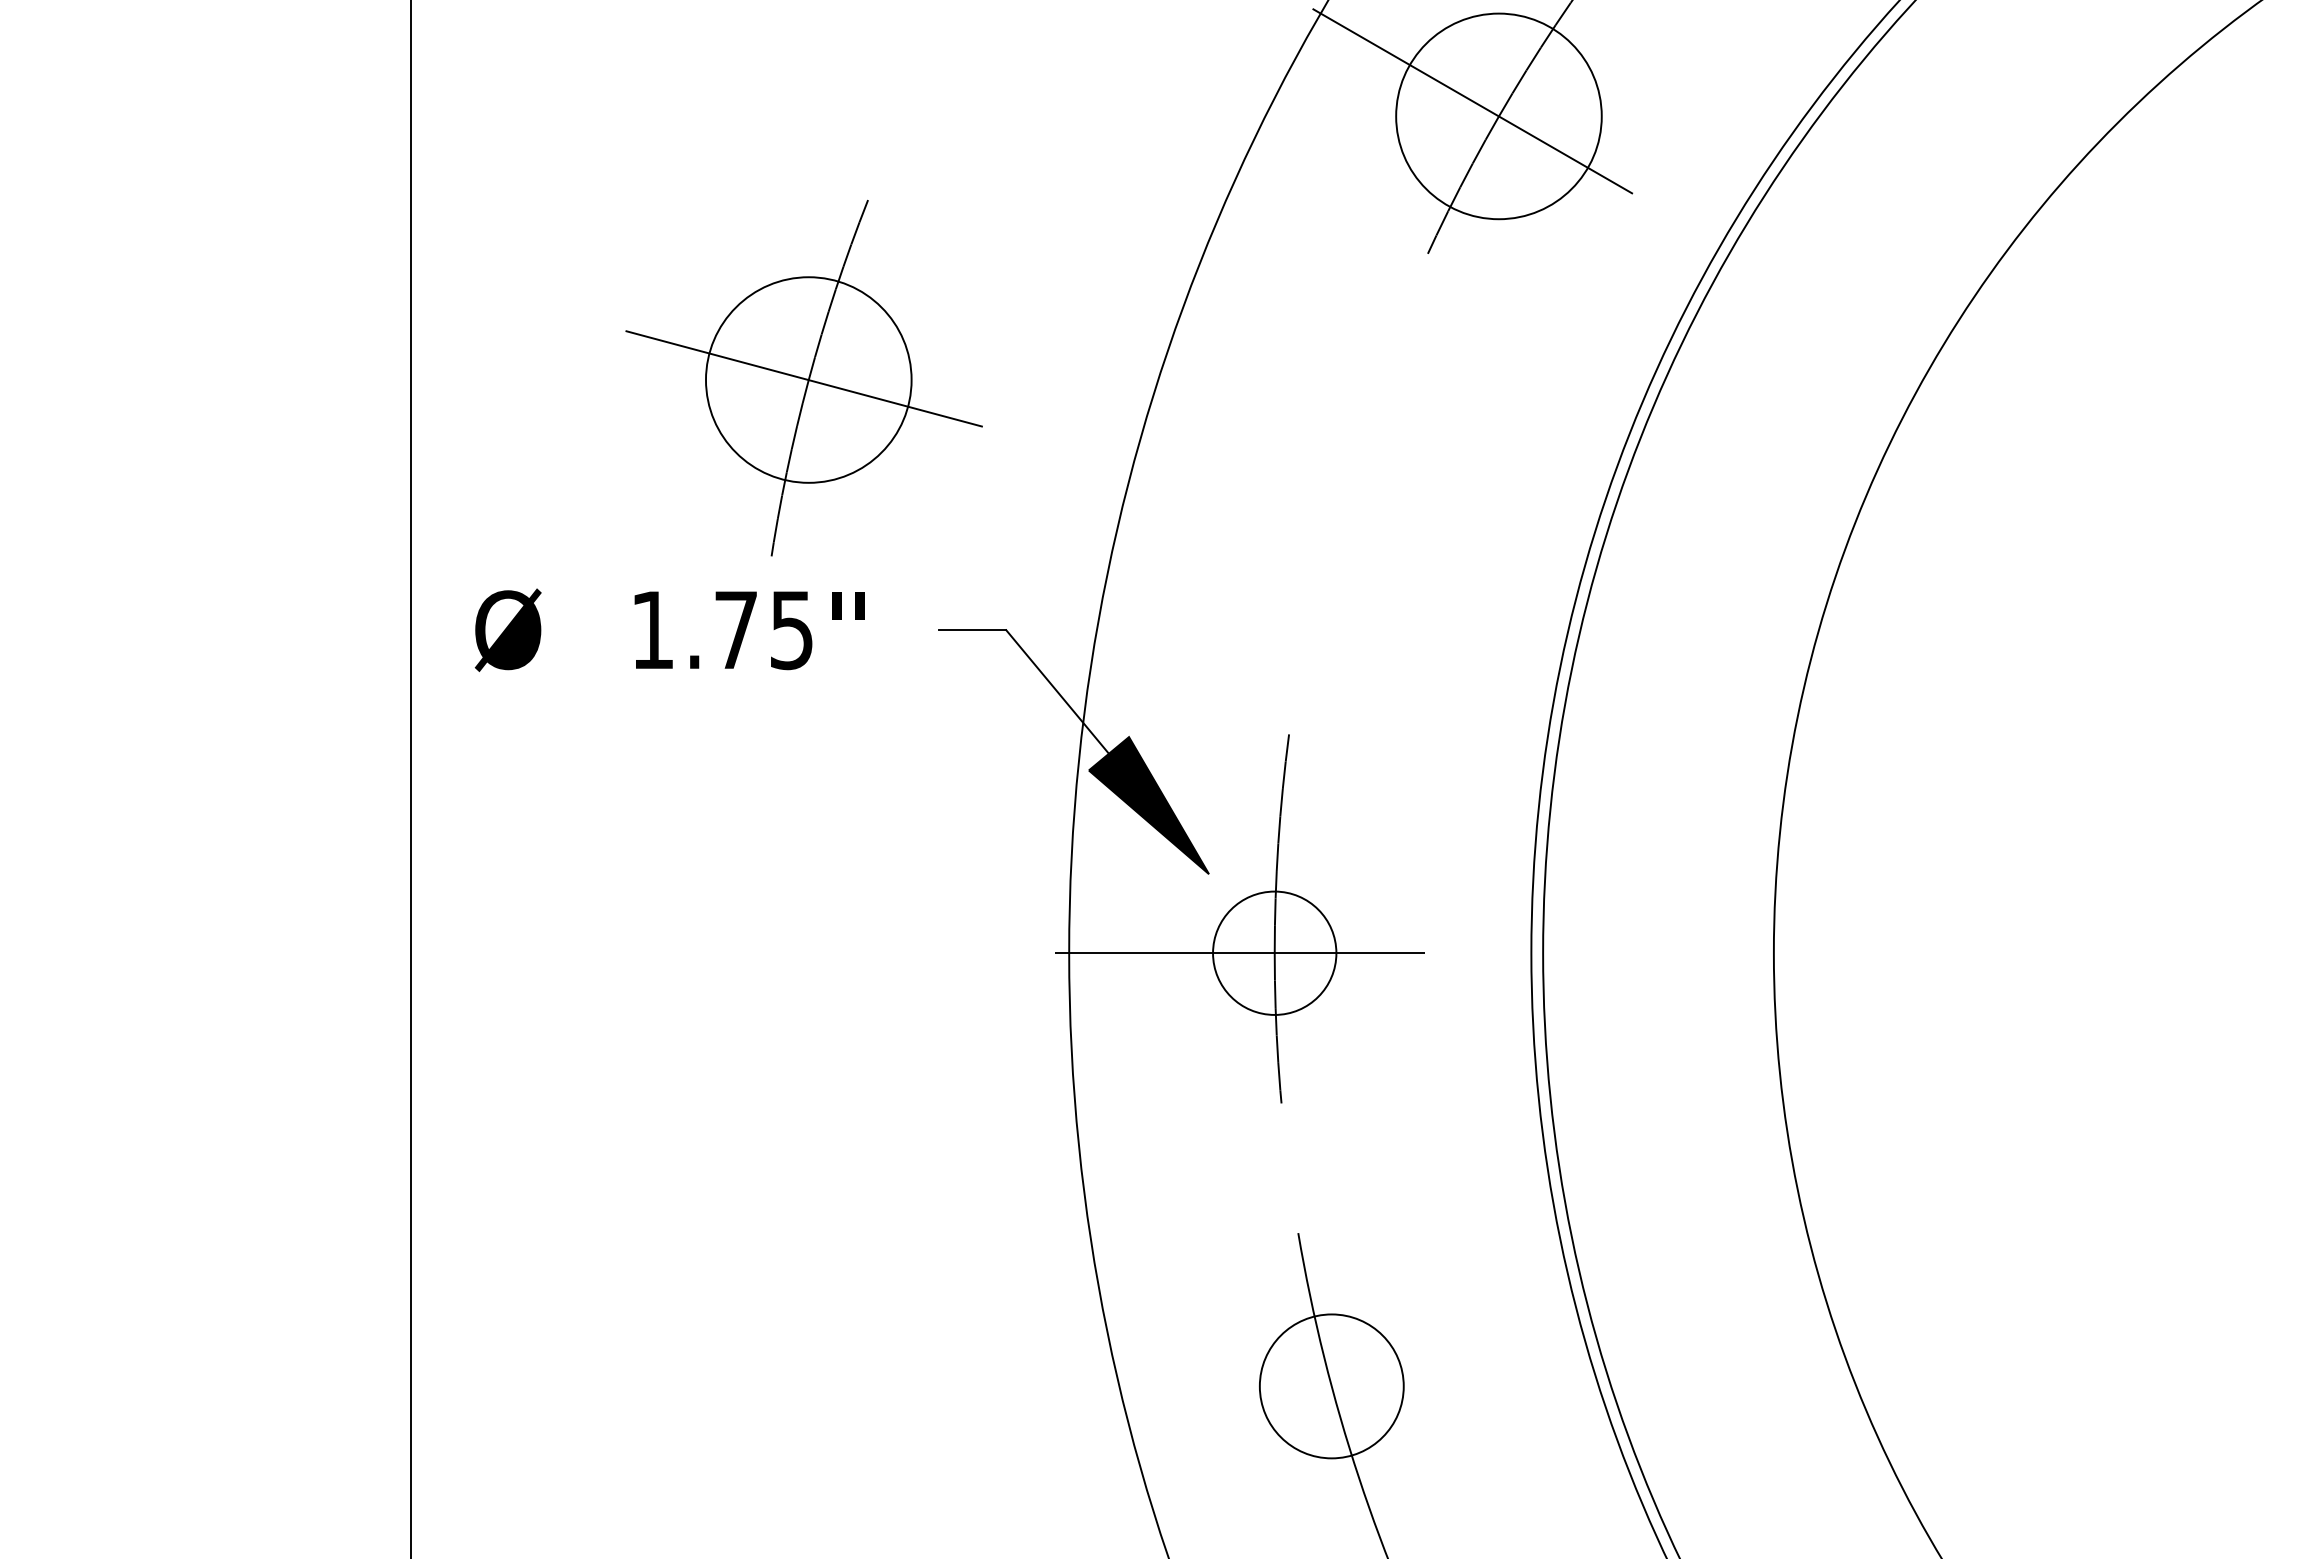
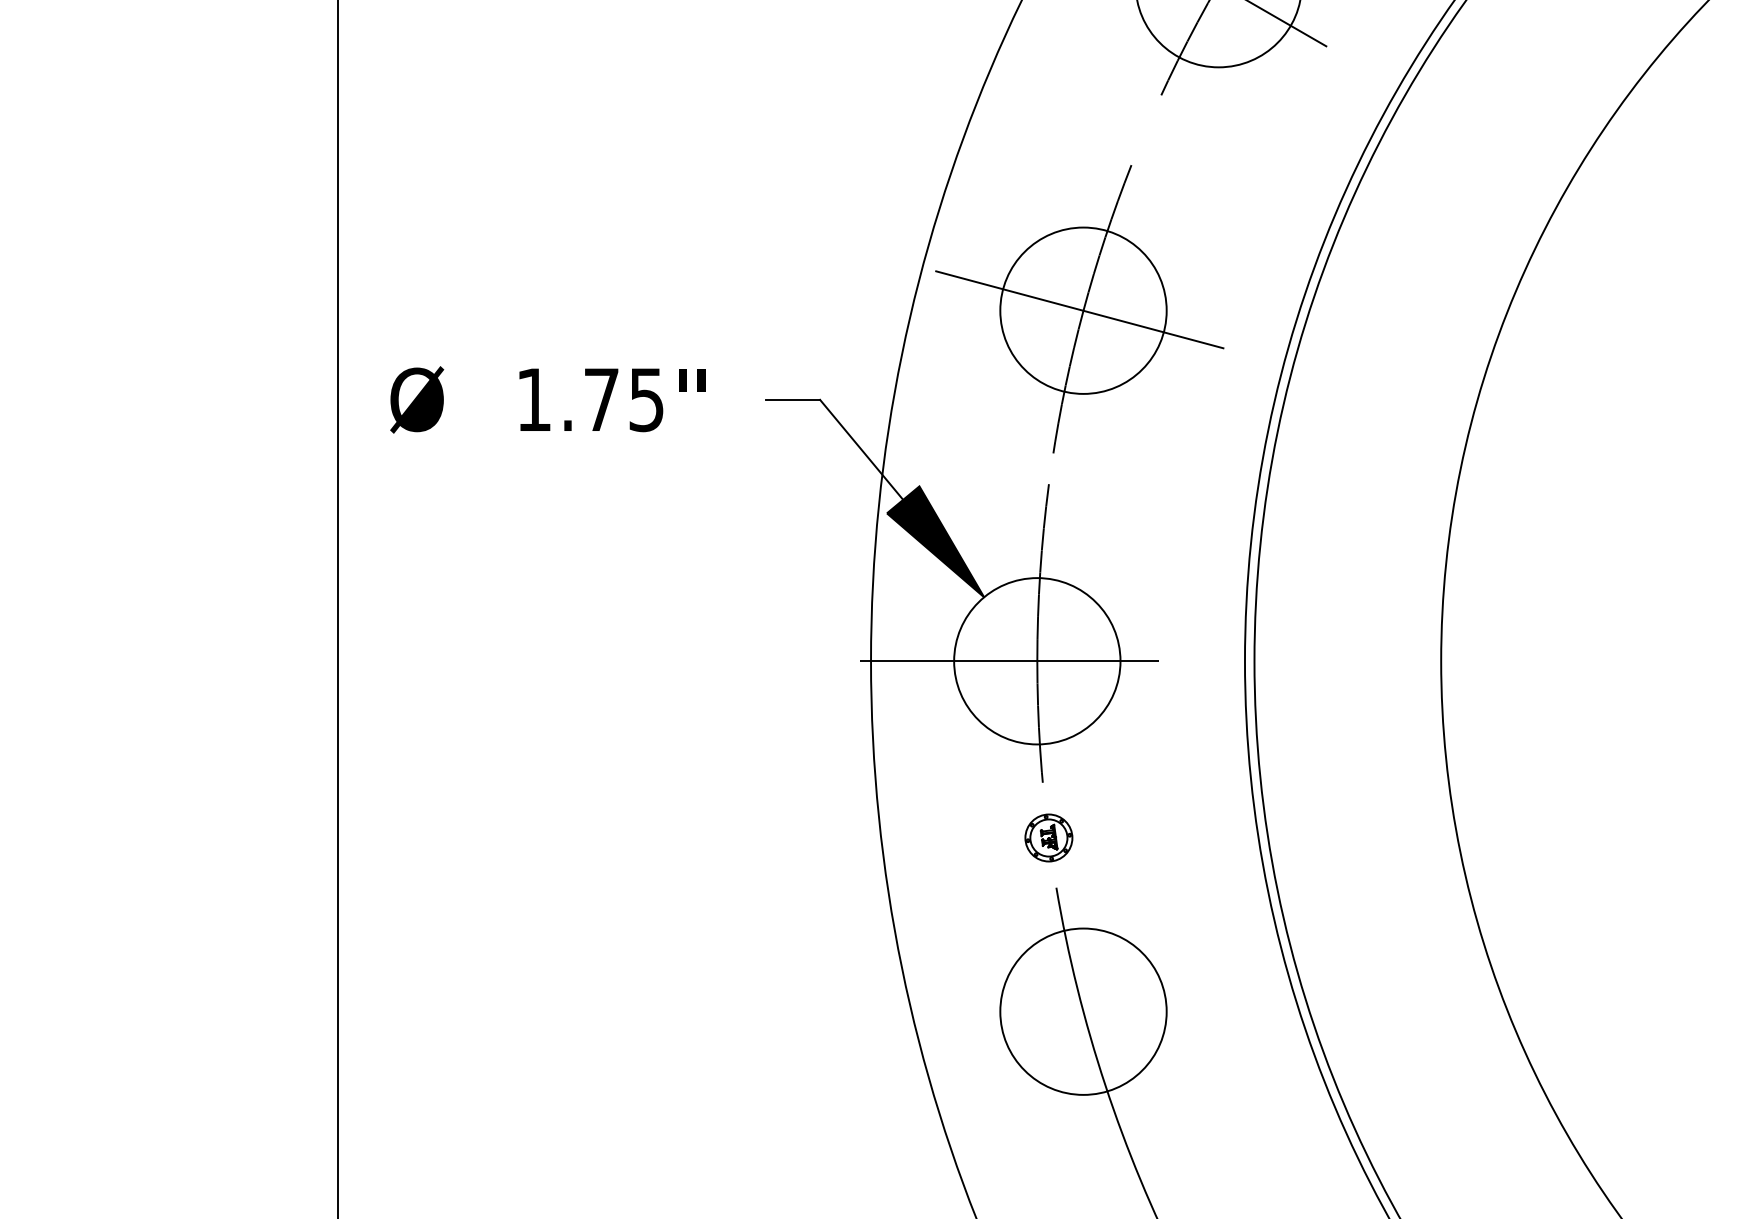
part: (803, 378) -> (1079, 309), moved
circle: (1274, 953) -> (1037, 661), size x1.67
part: (1288, 1171) -> (1048, 837), added
circle: (1331, 1386) -> (1083, 1011), size x1.43

